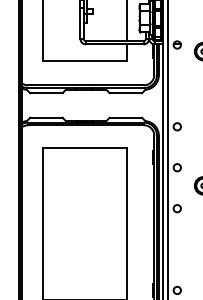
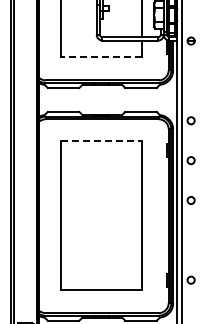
line: (85, 60) -> (101, 56), solid -> dashed
line: (85, 148) -> (101, 141), solid -> dashed

